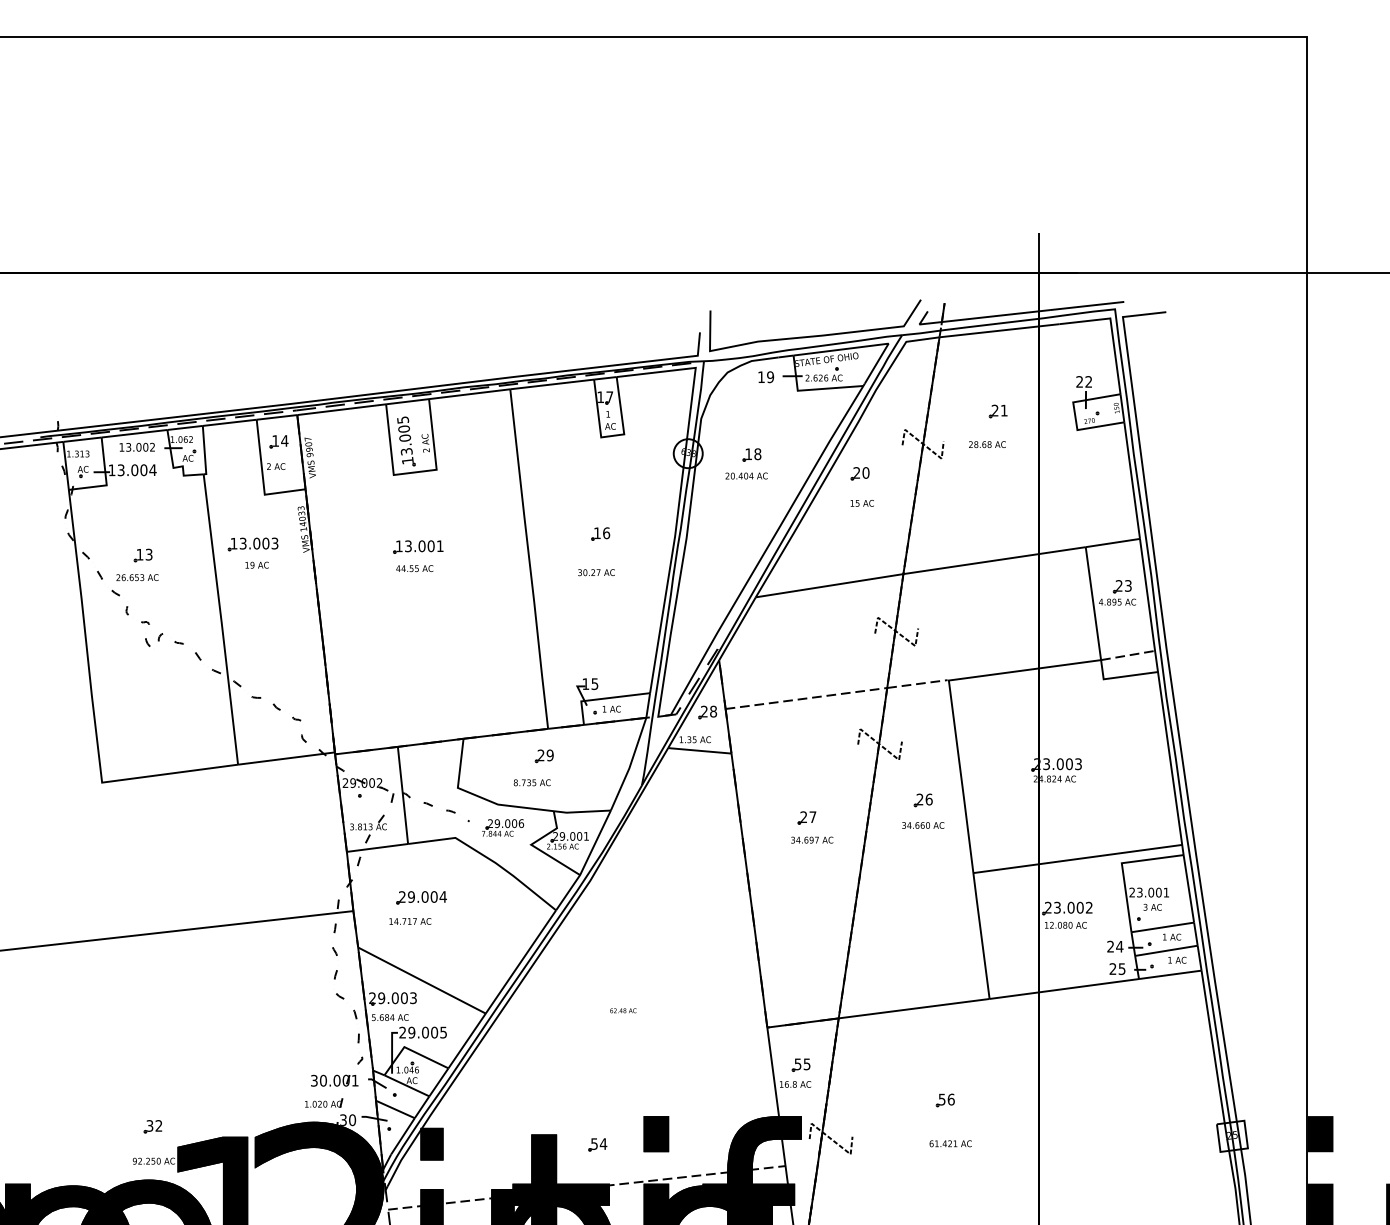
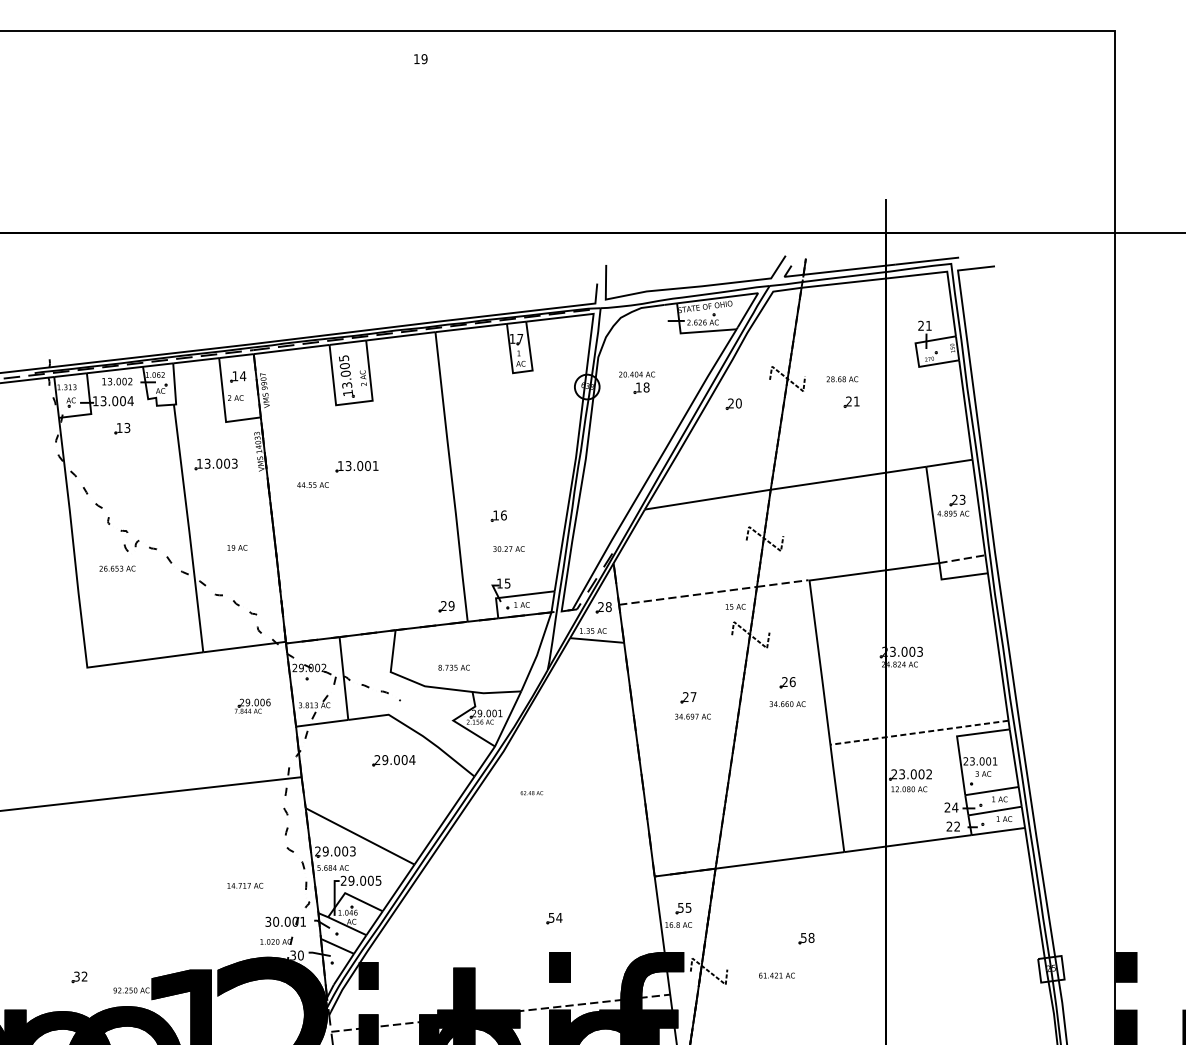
text: (766, 377) -> (421, 59), moved
text: (1088, 381) -> (928, 325), 22 -> 21
text: (997, 411) -> (851, 402), moved
text: (746, 475) -> (636, 374), moved
text: (861, 503) -> (735, 606), moved
text: (600, 533) -> (498, 515), moved
text: (142, 555) -> (121, 428), moved
text: (256, 564) -> (236, 547), moved
text: (414, 568) -> (312, 484), moved
text: (596, 572) -> (508, 548), moved
text: (137, 577) -> (117, 568), moved
text: (543, 756) -> (445, 606), moved
text: (503, 827) -> (253, 705), moved
line: (1077, 859) -> (919, 733), solid -> dashed
text: (421, 897) -> (393, 760), moved
text: (410, 921) -> (245, 885), moved
text: (1121, 969) -> (956, 826), 25 -> 22
text: (623, 1010) -> (532, 792), moved
text: (950, 1099) -> (810, 937), 56 -> 58
text: (152, 1126) -> (79, 977), moved
text: (950, 1143) -> (776, 975), moved
text: (597, 1144) -> (554, 918), moved

